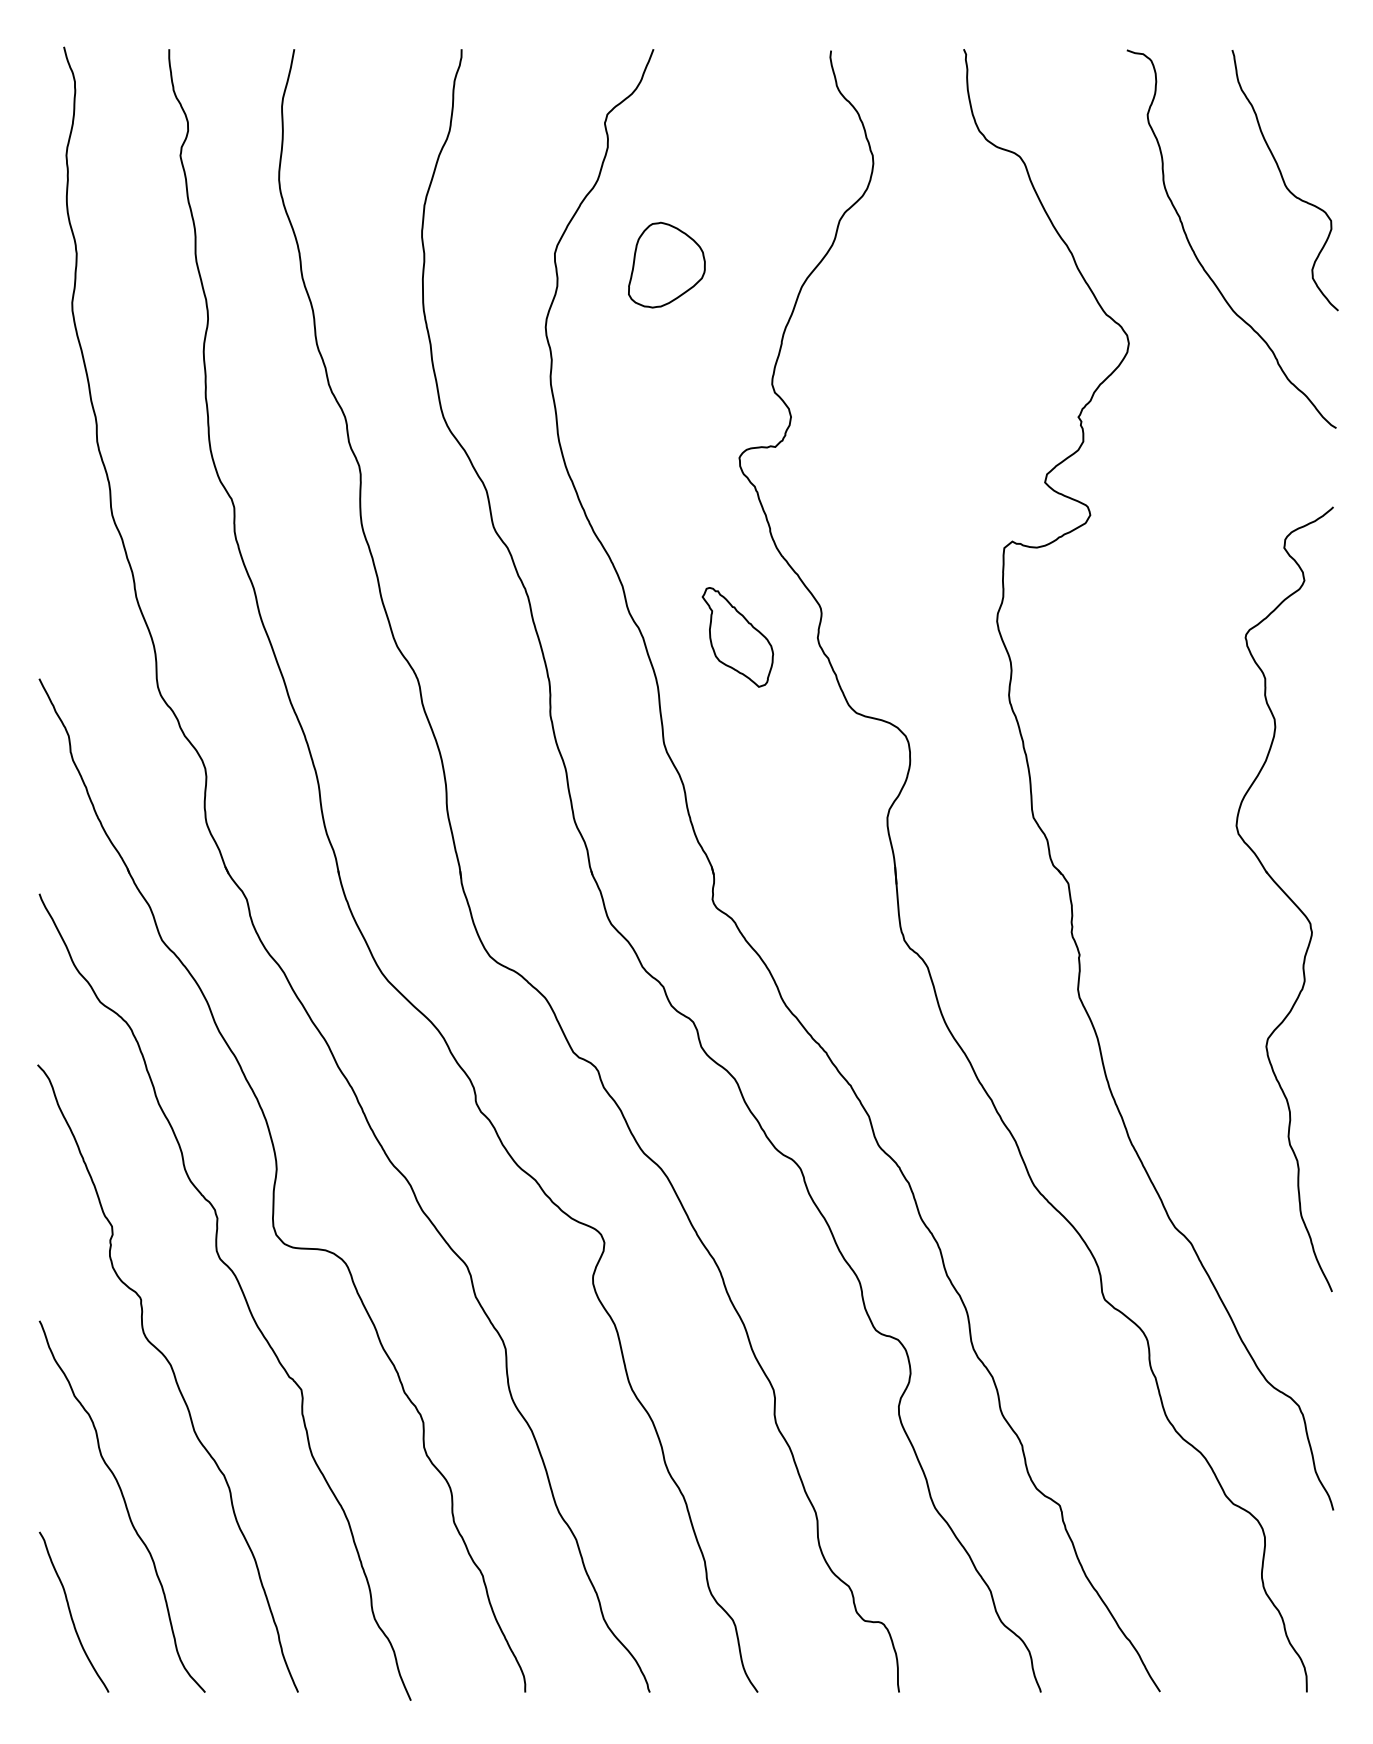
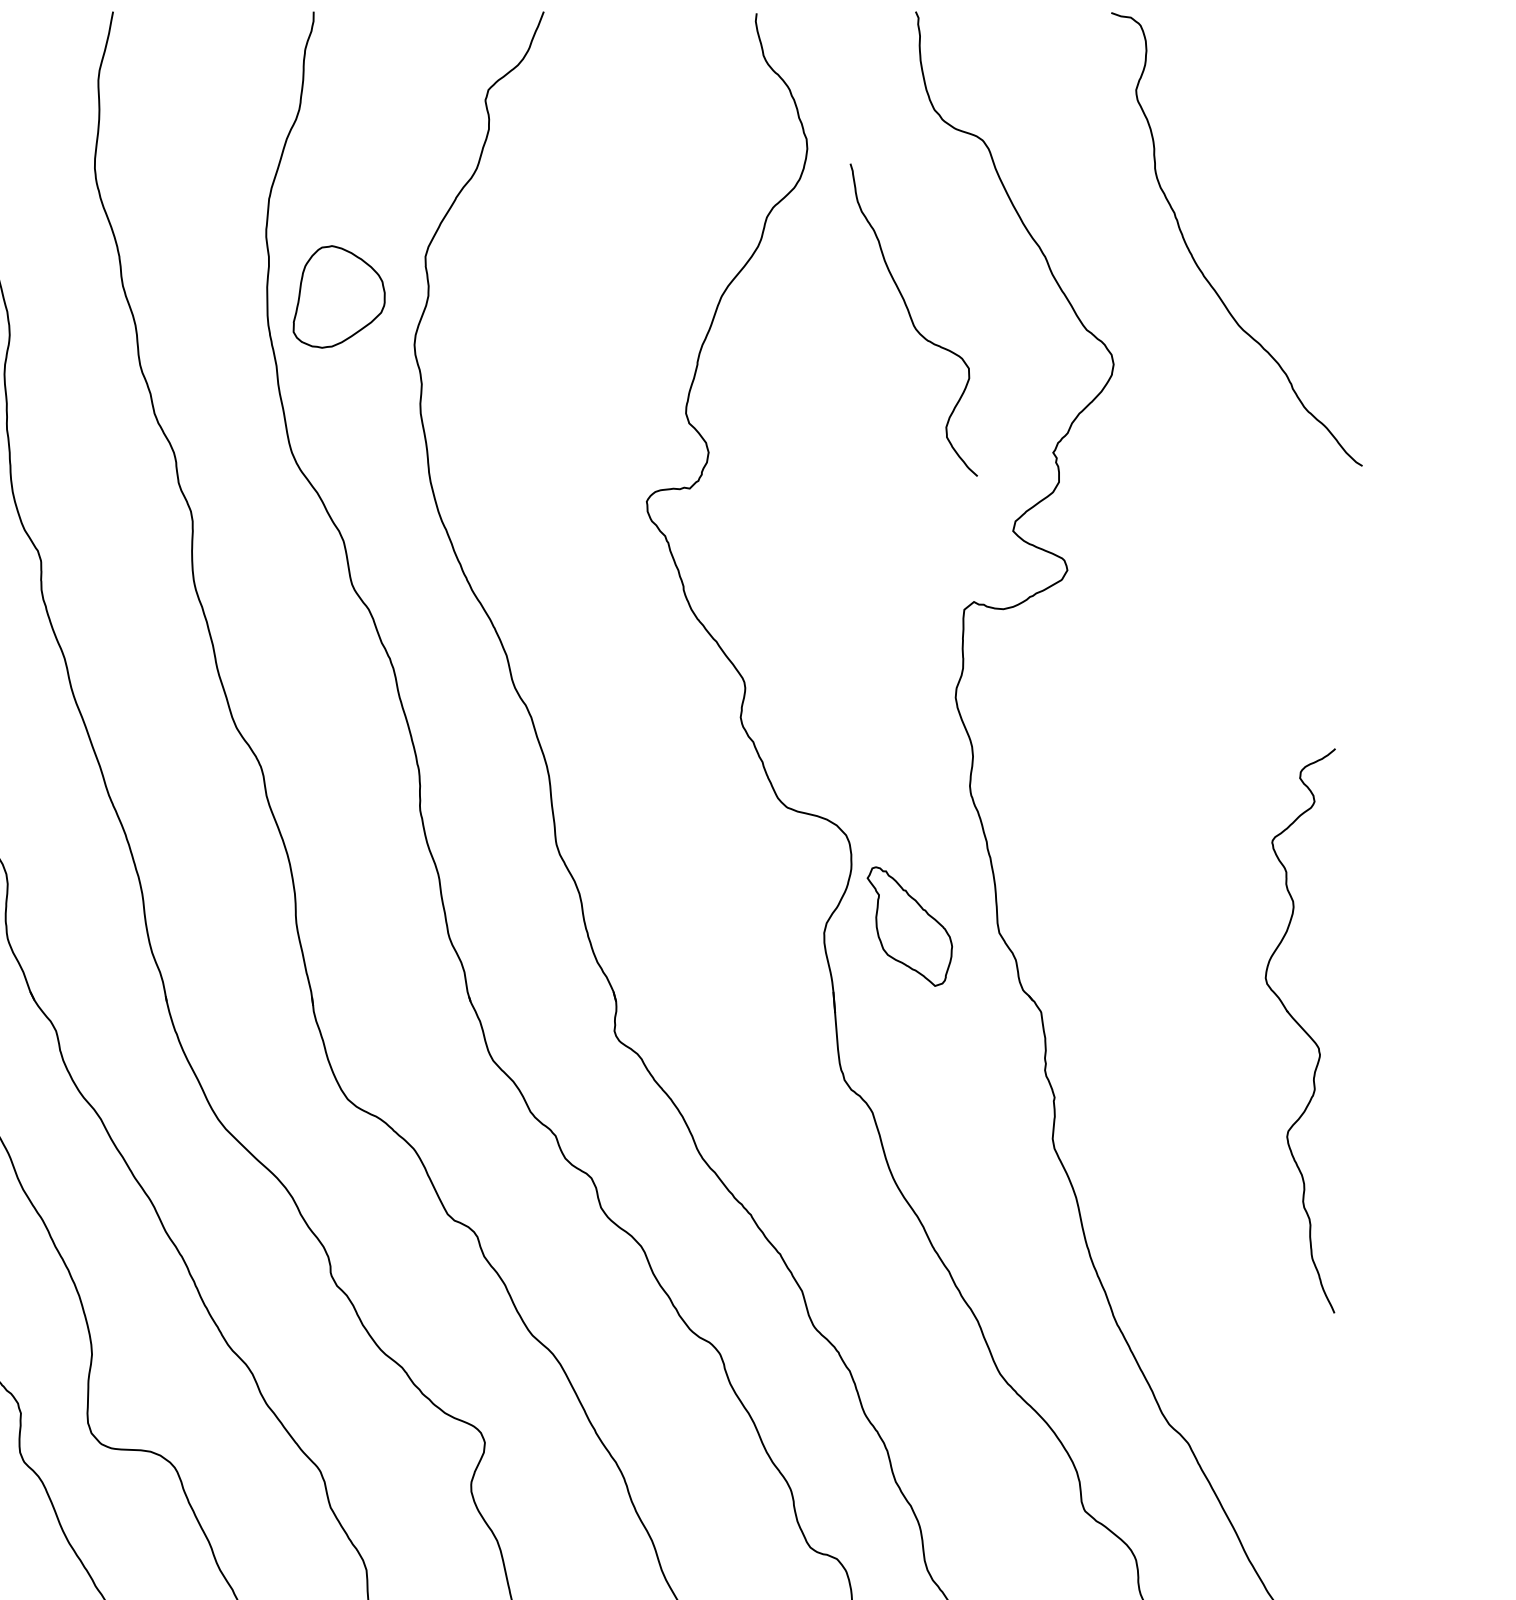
curve: (1284, 180) -> (912, 320), moved
part: (666, 264) -> (338, 296), moved
part: (737, 637) -> (909, 926), moved
part: (1284, 899) -> (1300, 1031), size x0.6

